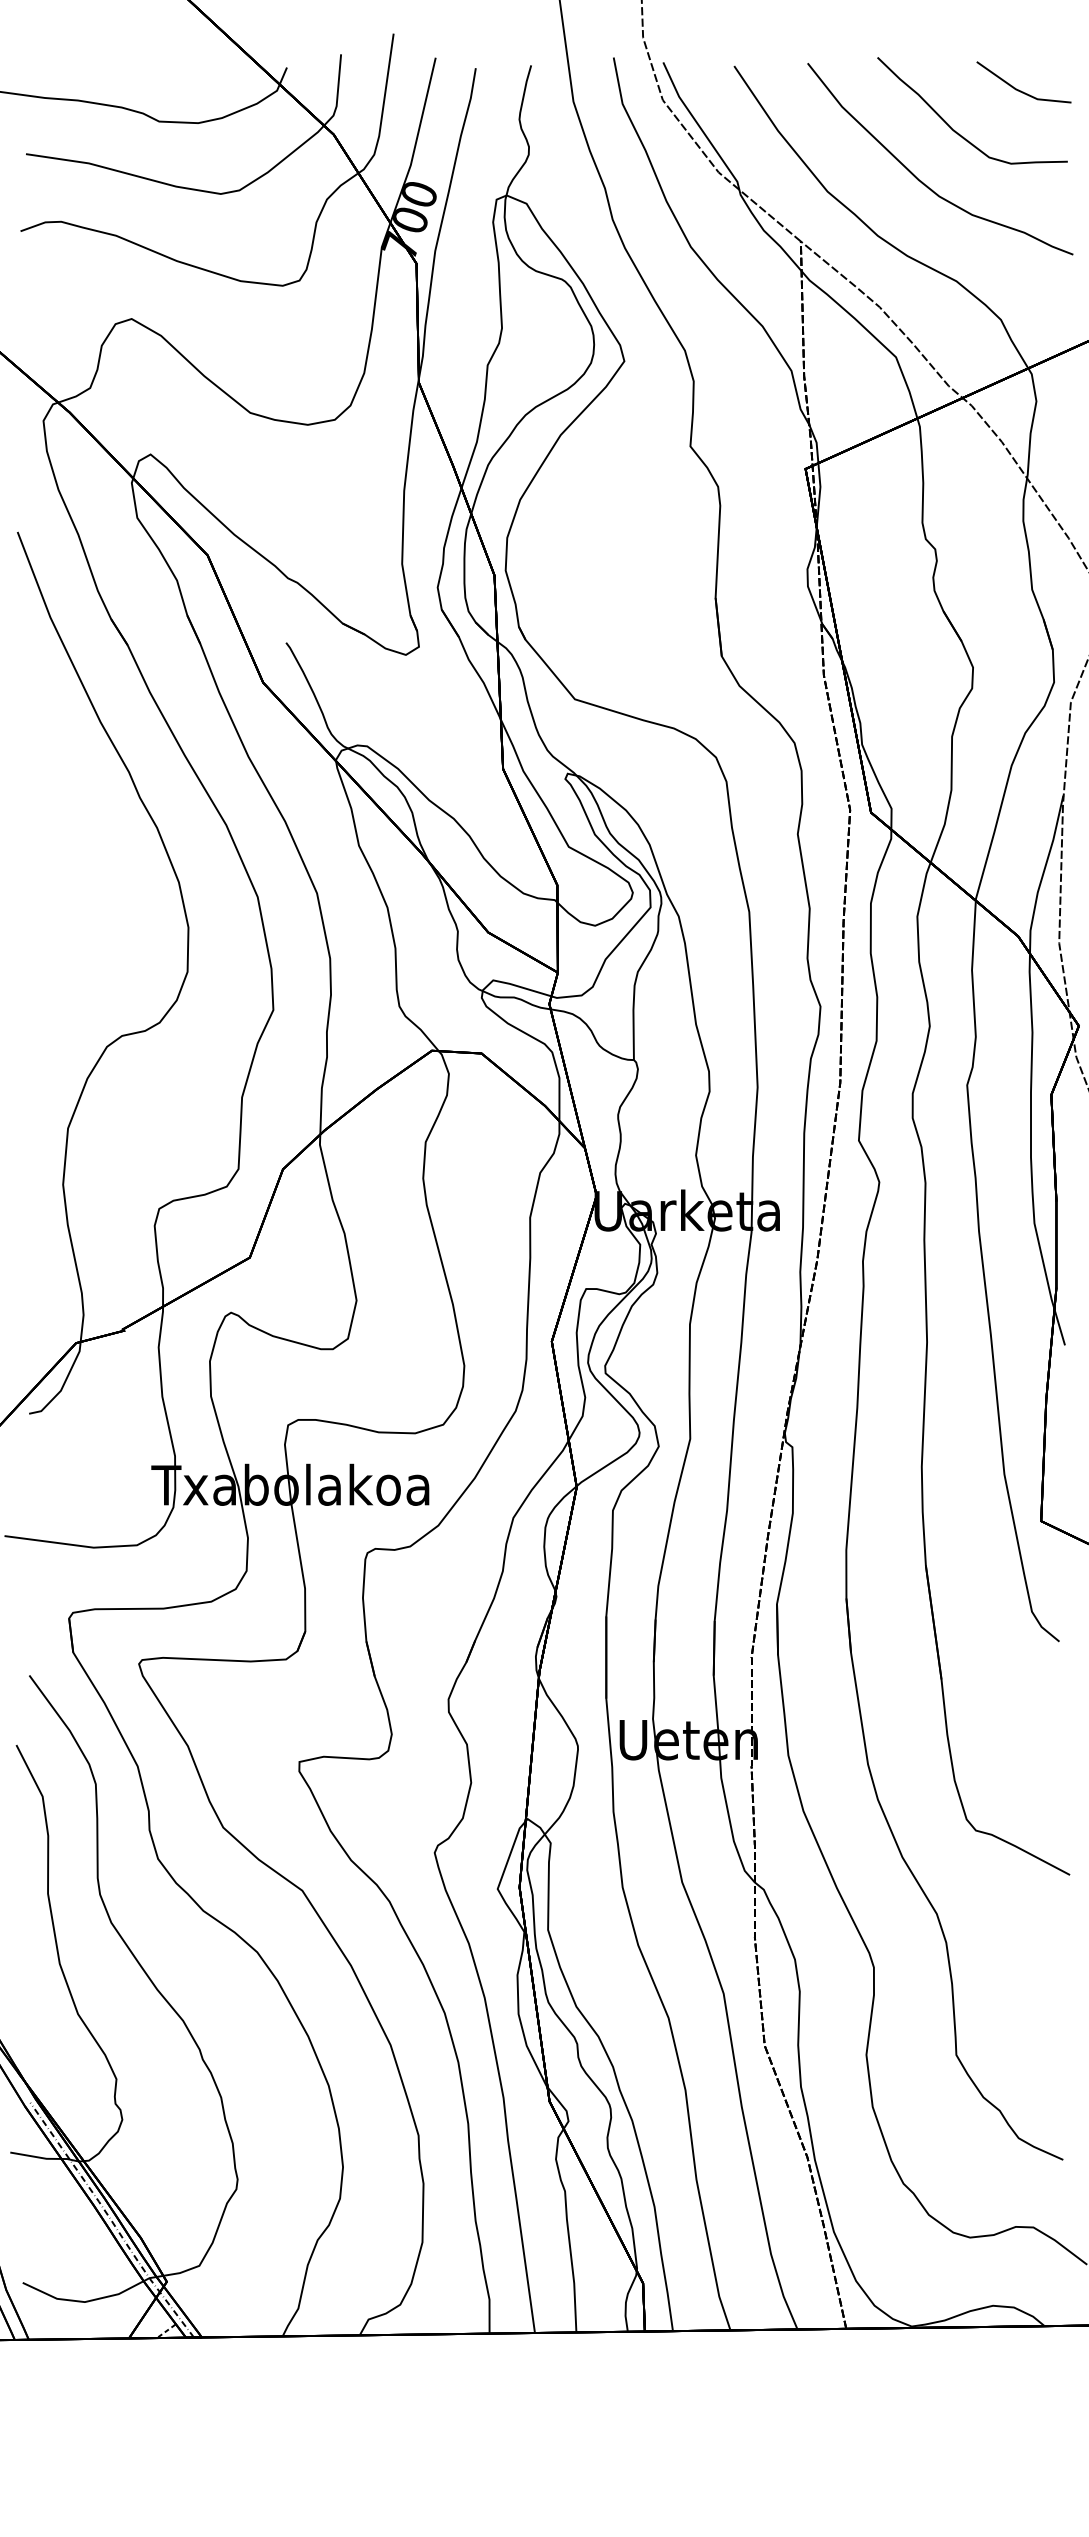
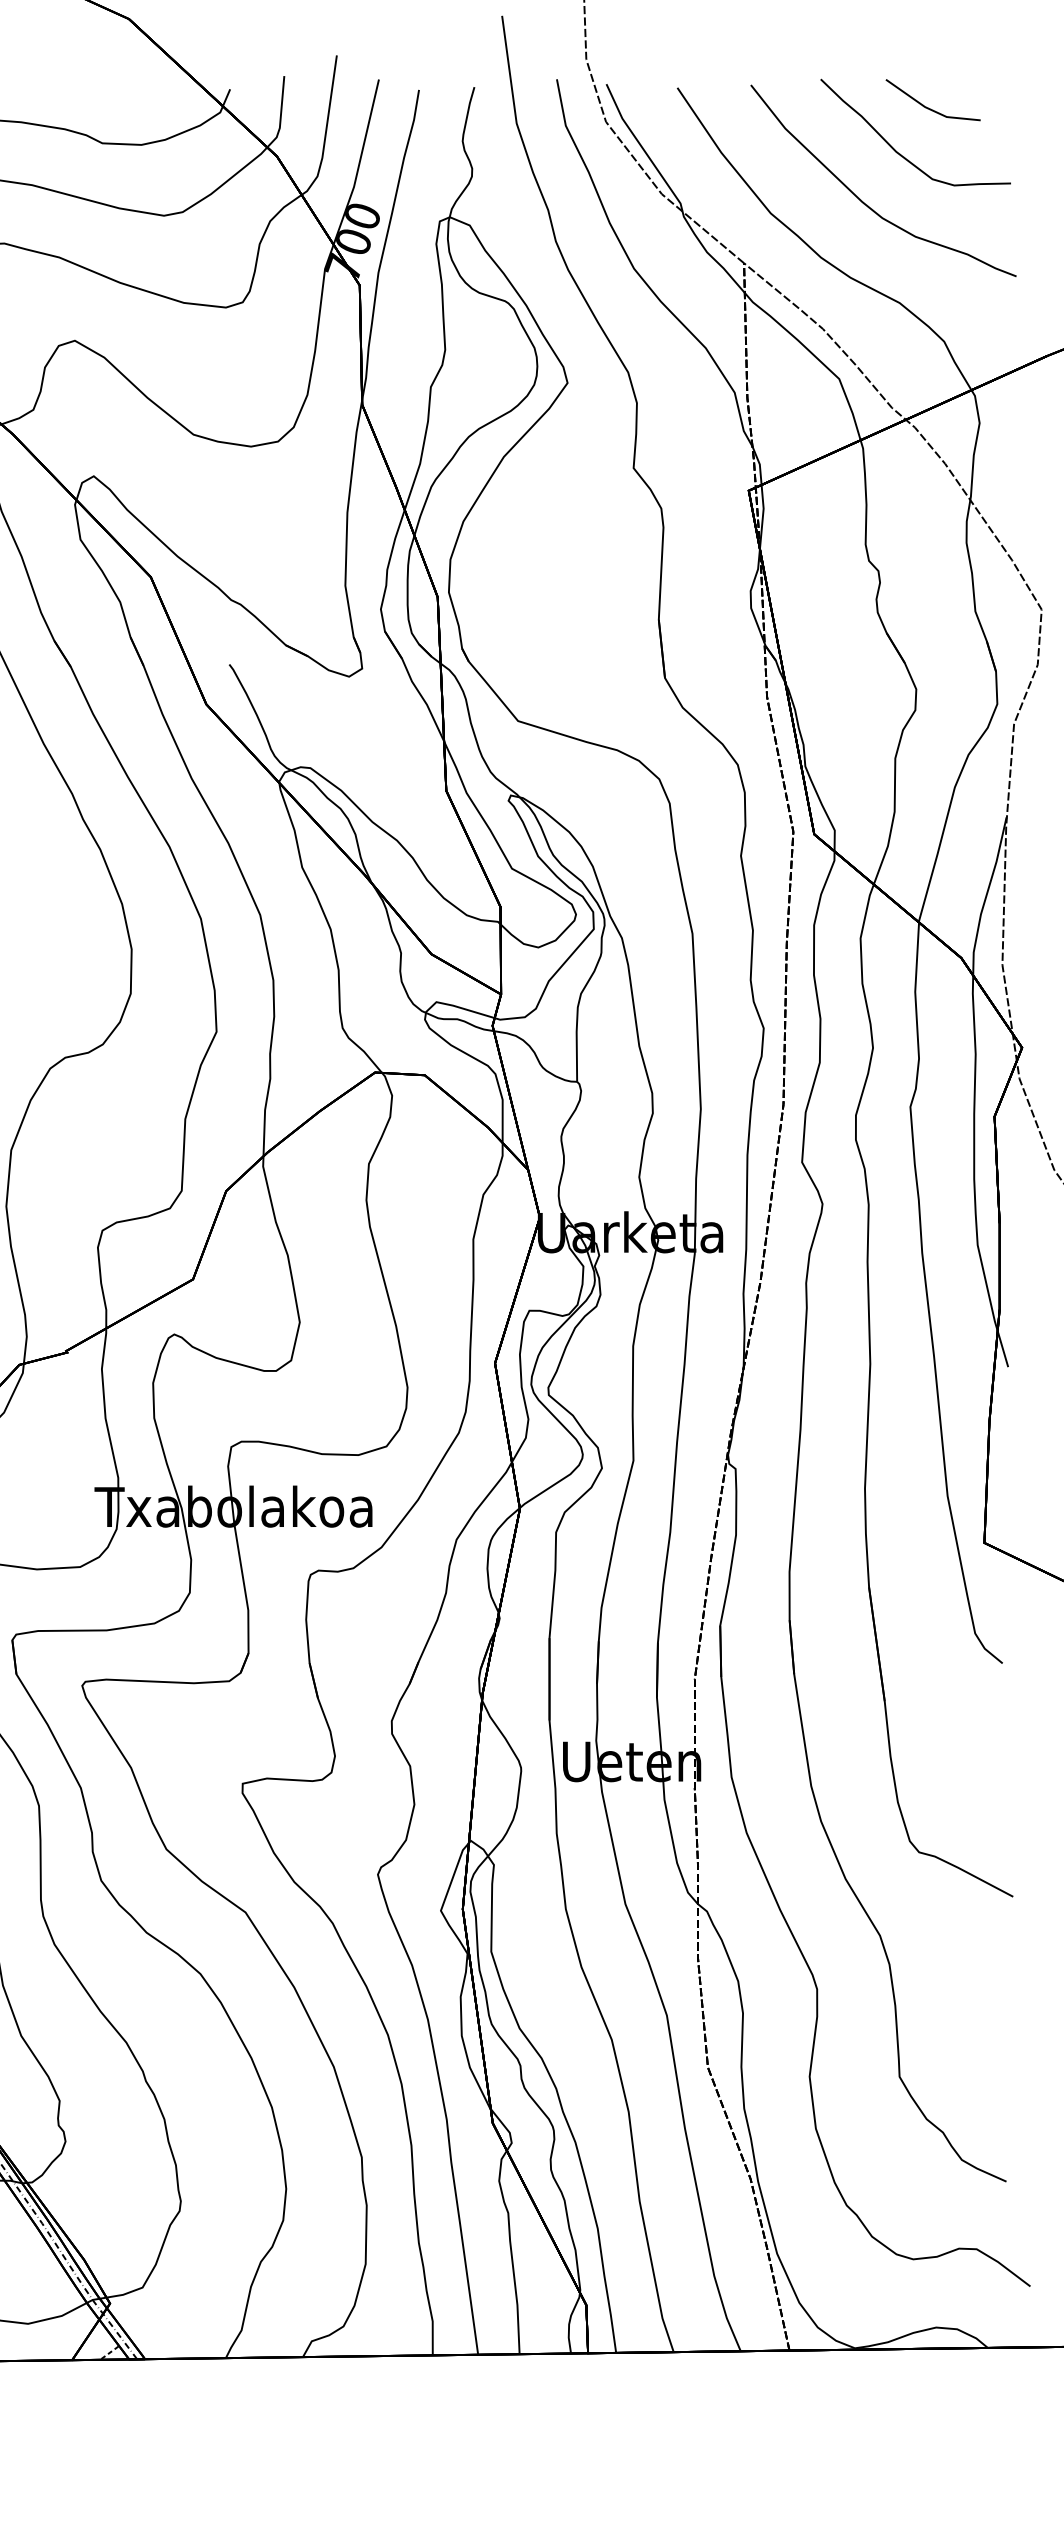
line: (1021, 90) -> (930, 108), moved

